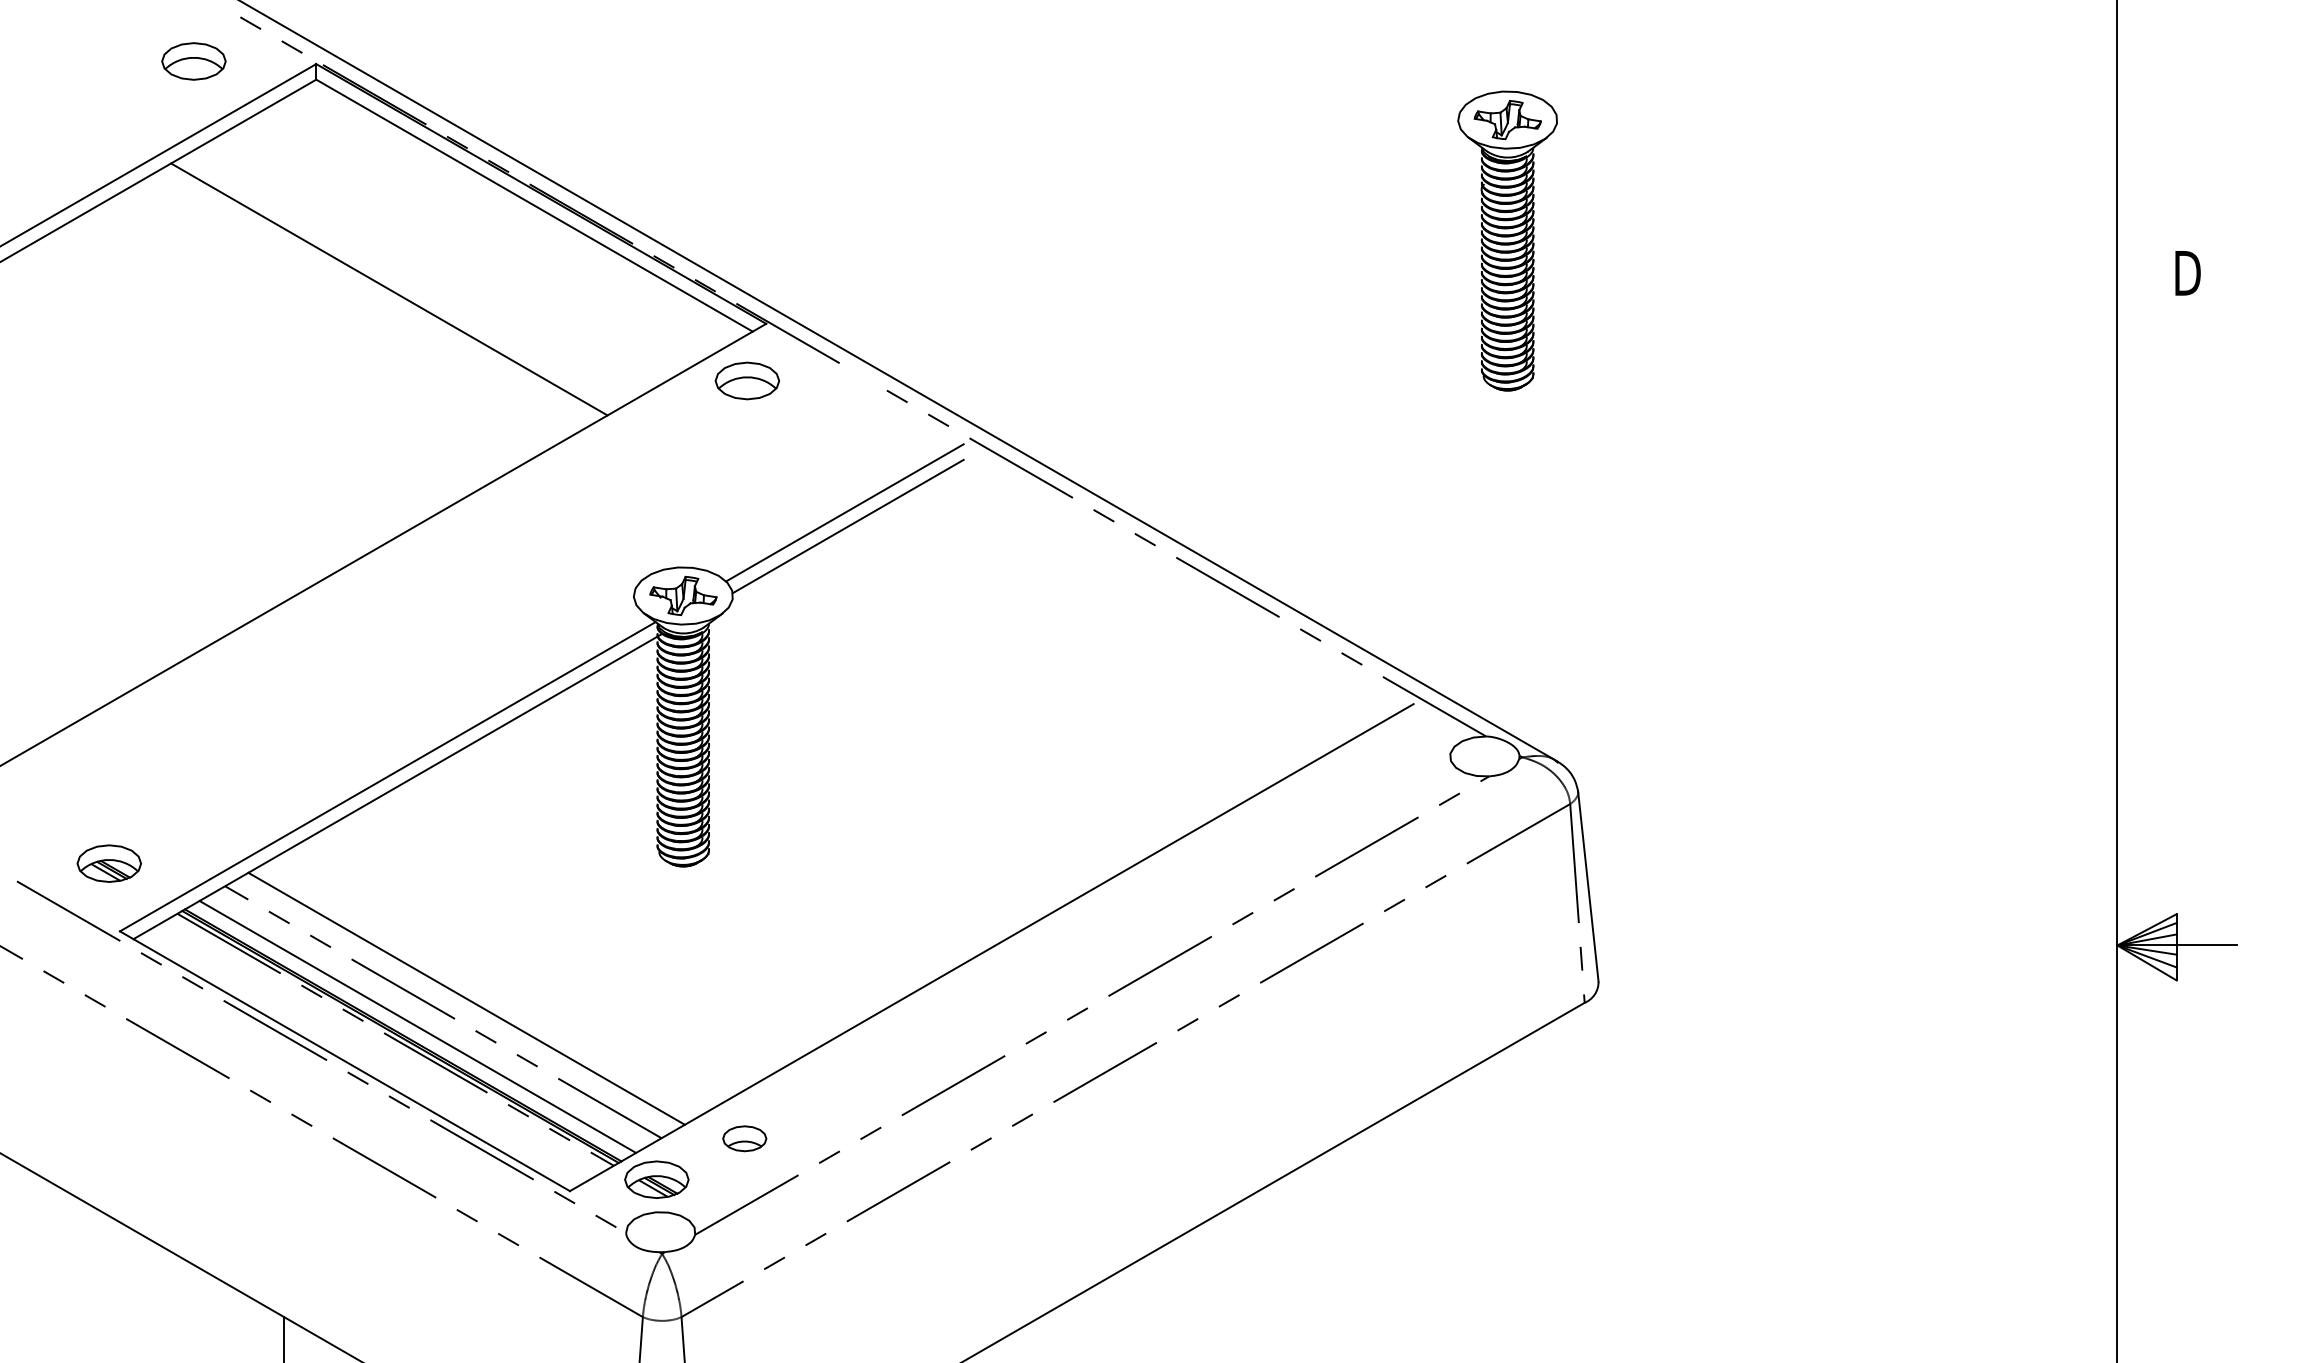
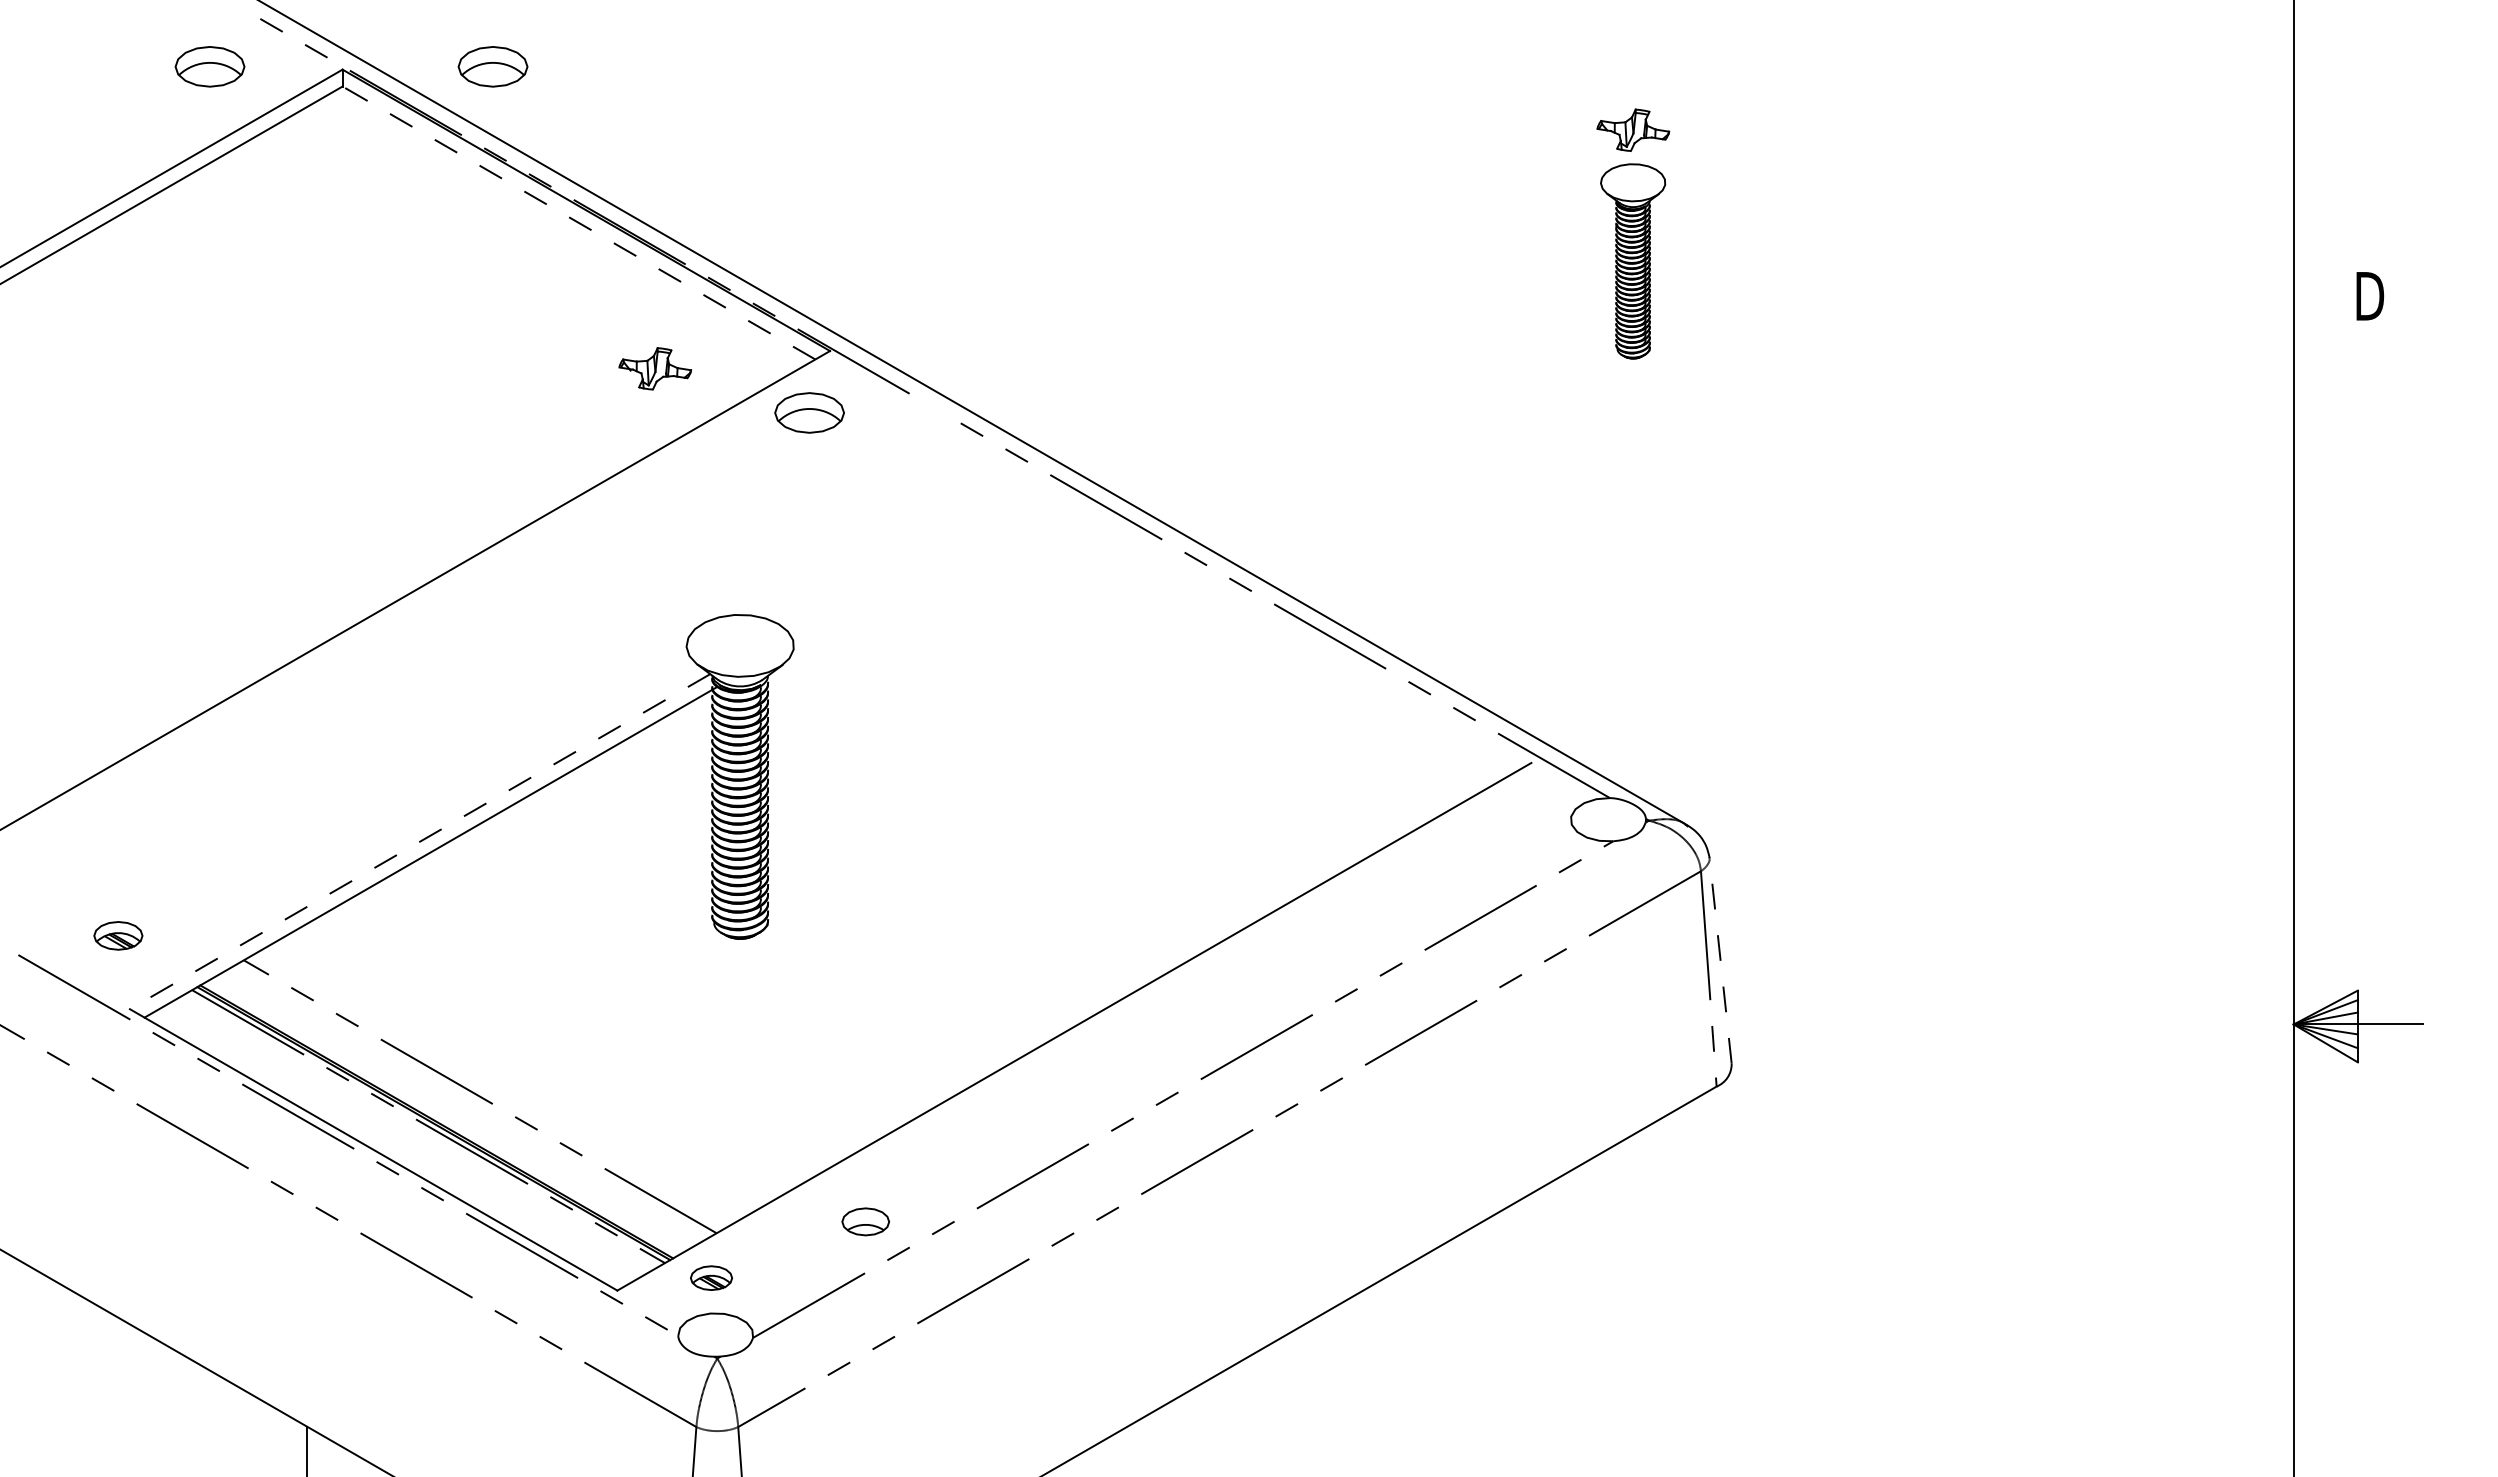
part: (454, 61) -> (492, 66), added
line: (534, 206) -> (579, 223), solid -> dashed
part: (1507, 241) -> (1632, 261), size x0.6
line: (389, 289) -> (421, 313), removed
line: (844, 512) -> (914, 555), removed
line: (847, 526) -> (918, 570), removed
part: (683, 595) -> (655, 368), moved
line: (387, 776) -> (419, 841), solid -> dashed
part: (109, 863) -> (118, 935), size x0.7
line: (1588, 886) -> (1720, 960), solid -> dashed
line: (466, 998) -> (505, 1081), removed
line: (417, 1026) -> (452, 1112), removed
part: (744, 1138) -> (865, 1221), moved
part: (656, 1179) -> (711, 1277), size x0.6

